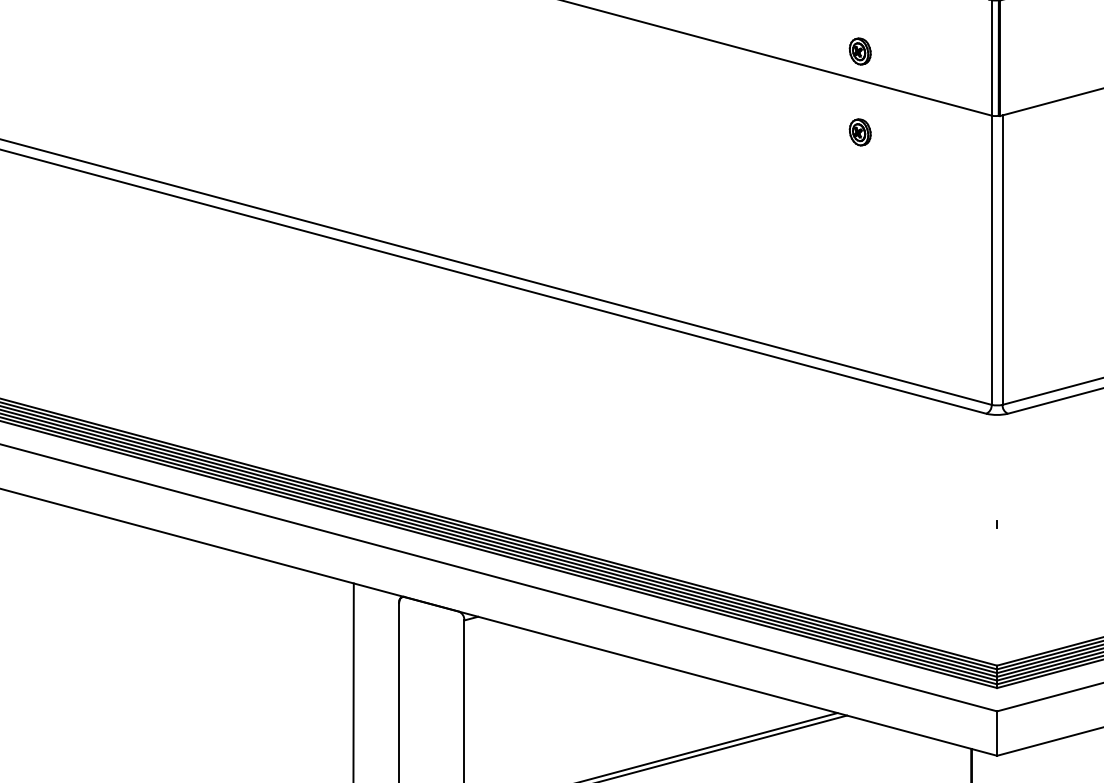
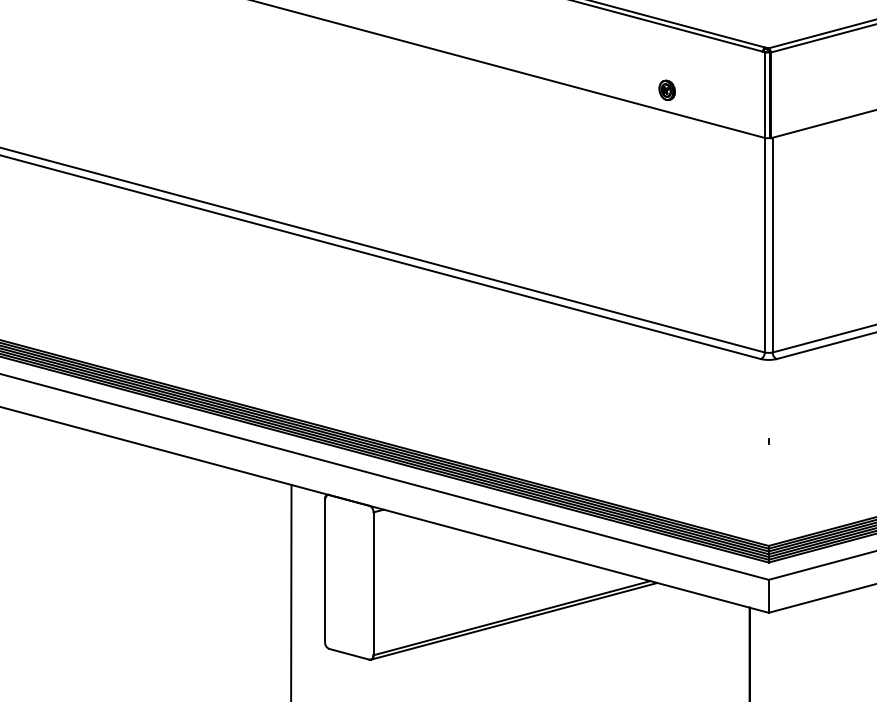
part: (859, 131) -> (666, 149), removed

